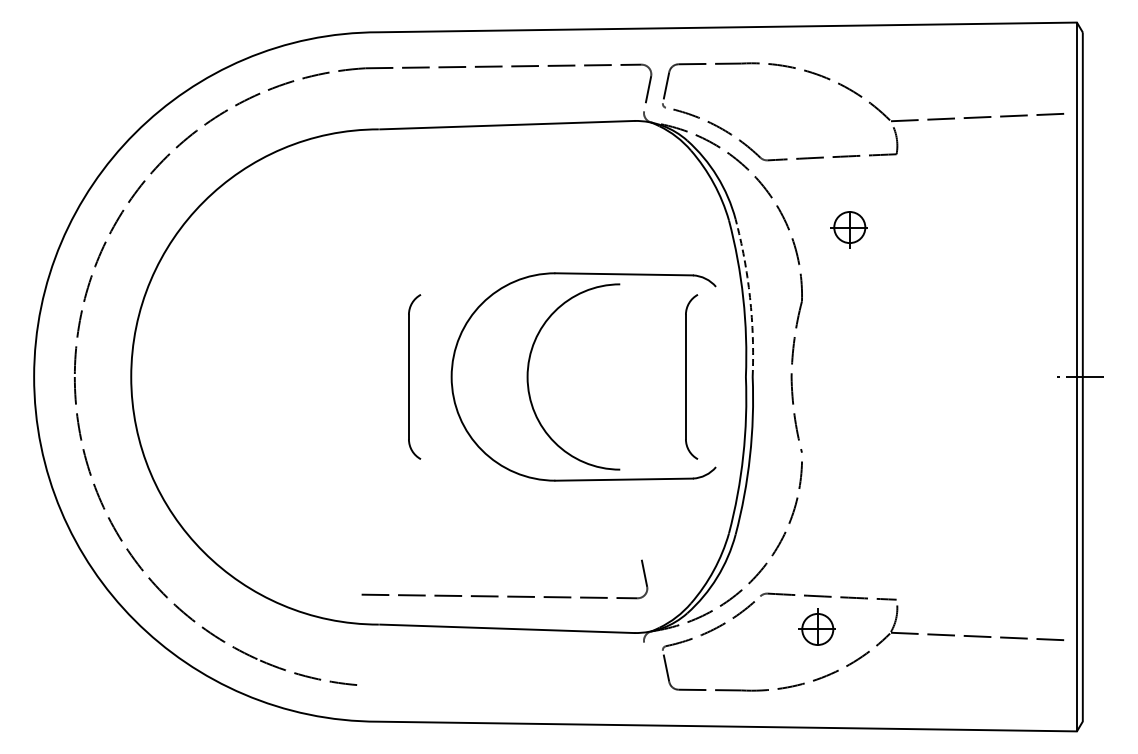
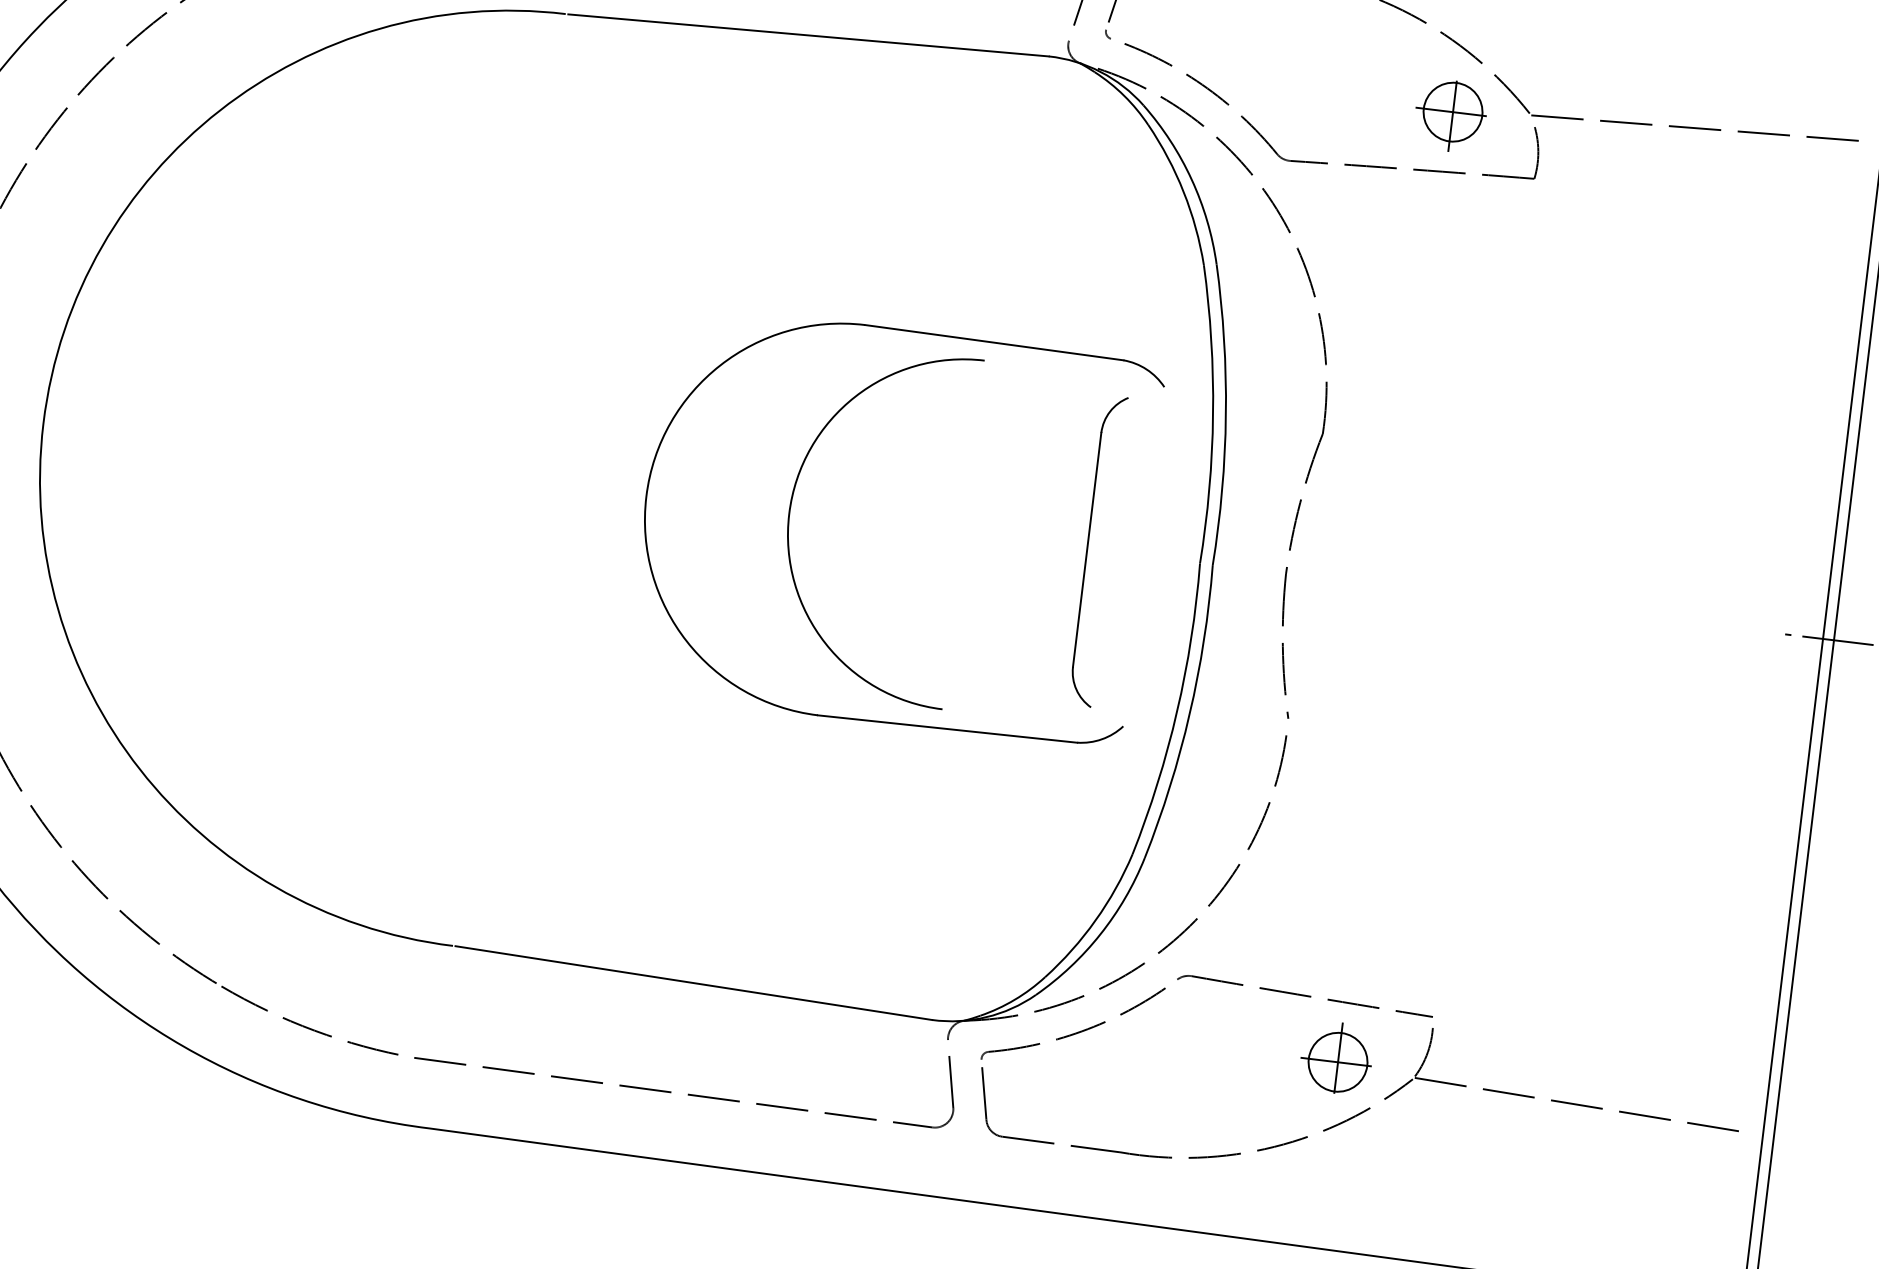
part: (848, 229) -> (1450, 115), moved
arc: (750, 297) -> (1226, 415), dashed -> solid
part: (414, 376) -> (576, 487), removed
part: (507, 595) -> (688, 1092), moved
part: (816, 626) -> (1336, 1056), moved

